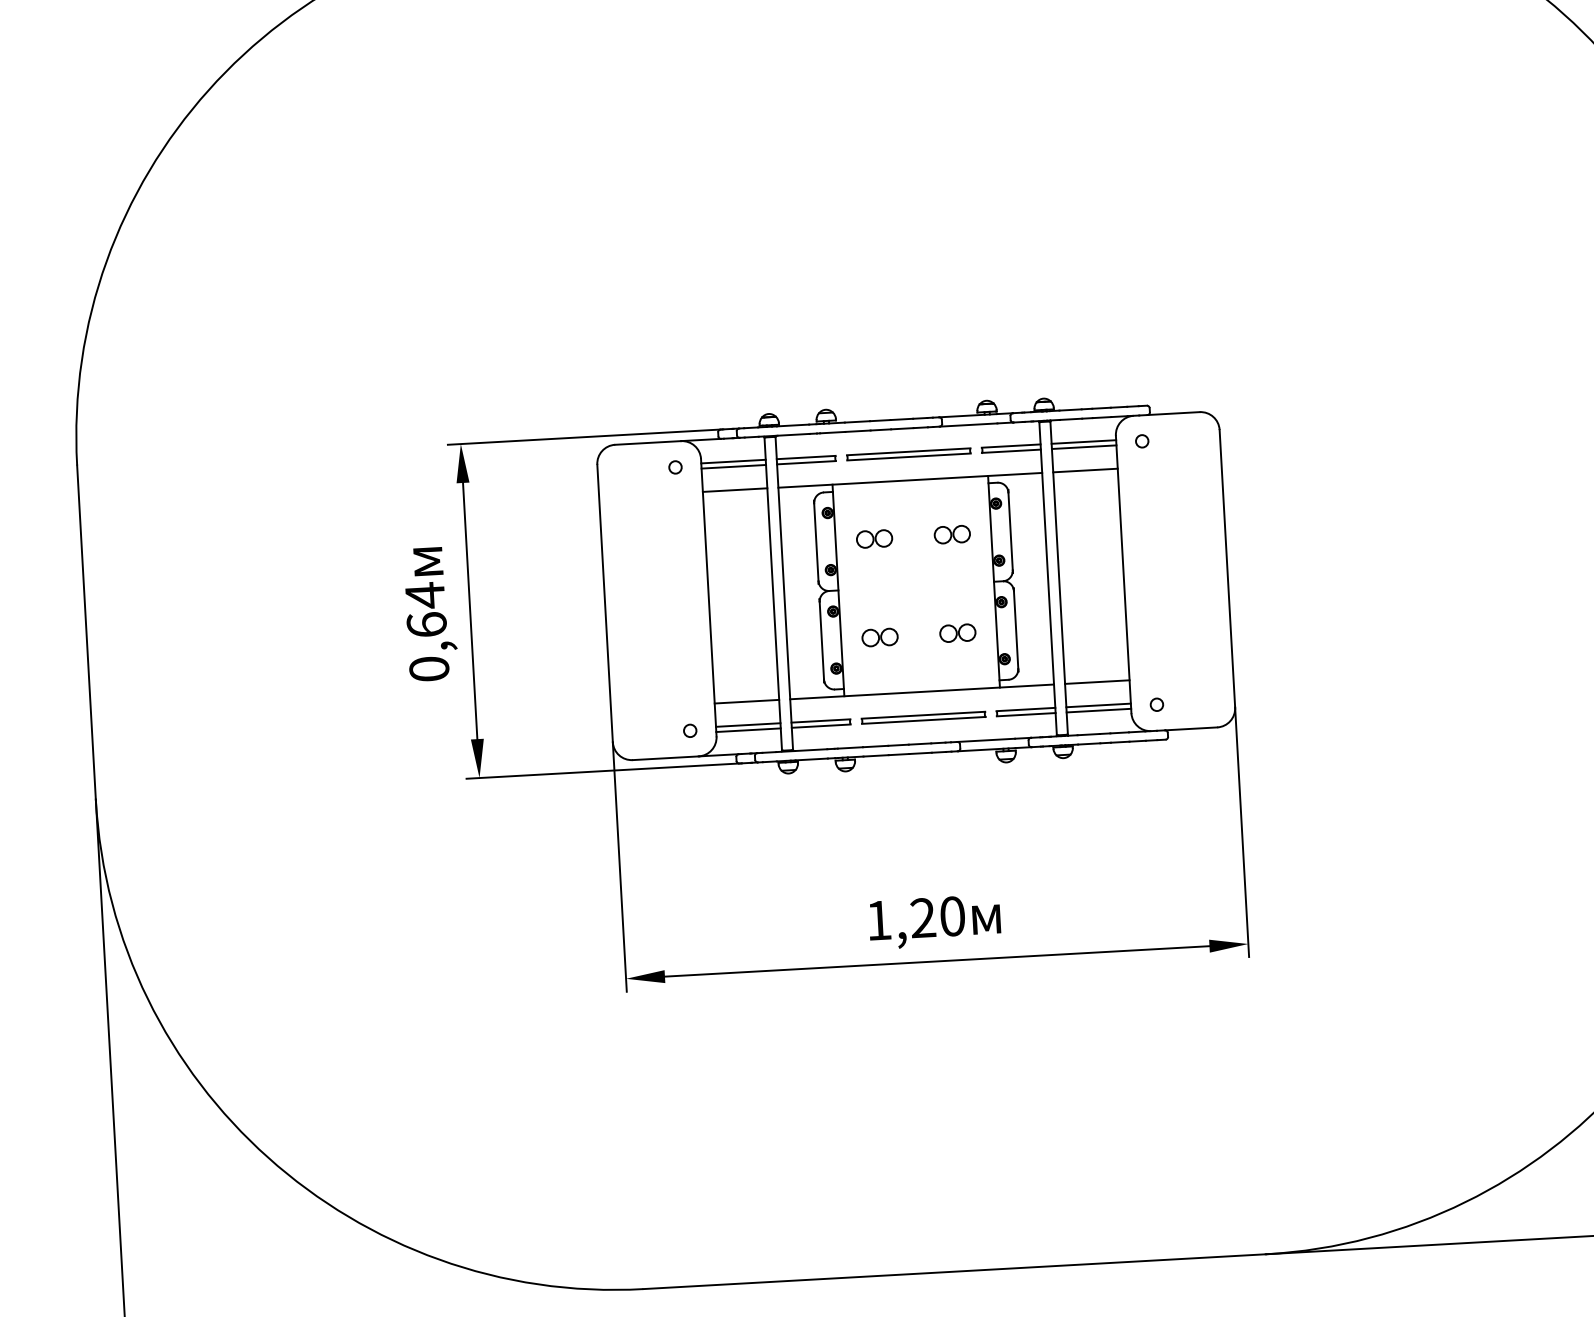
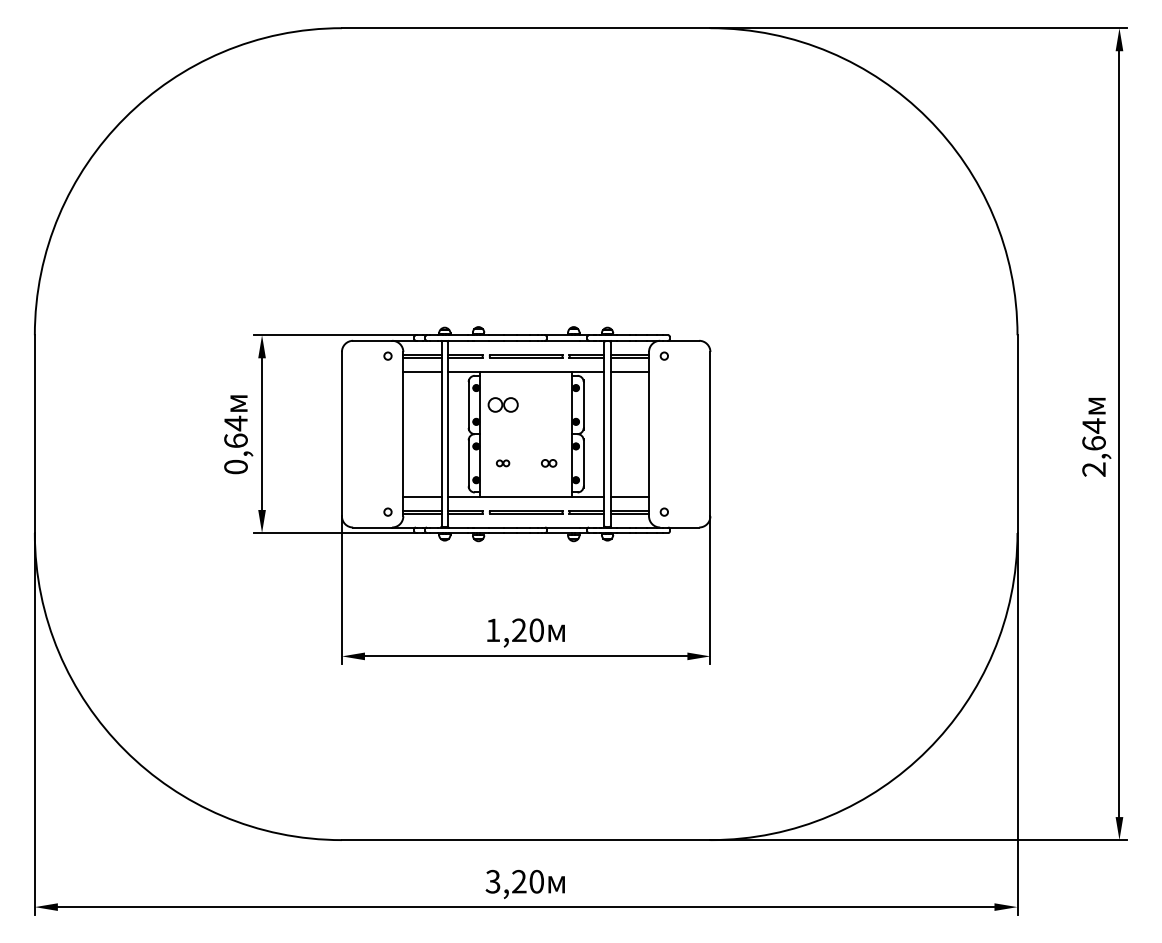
part: (951, 533) -> (548, 404), removed
part: (873, 538) -> (502, 404), size x1.4
part: (956, 633) -> (548, 463), size x0.7
part: (879, 637) -> (502, 463), size x0.6

